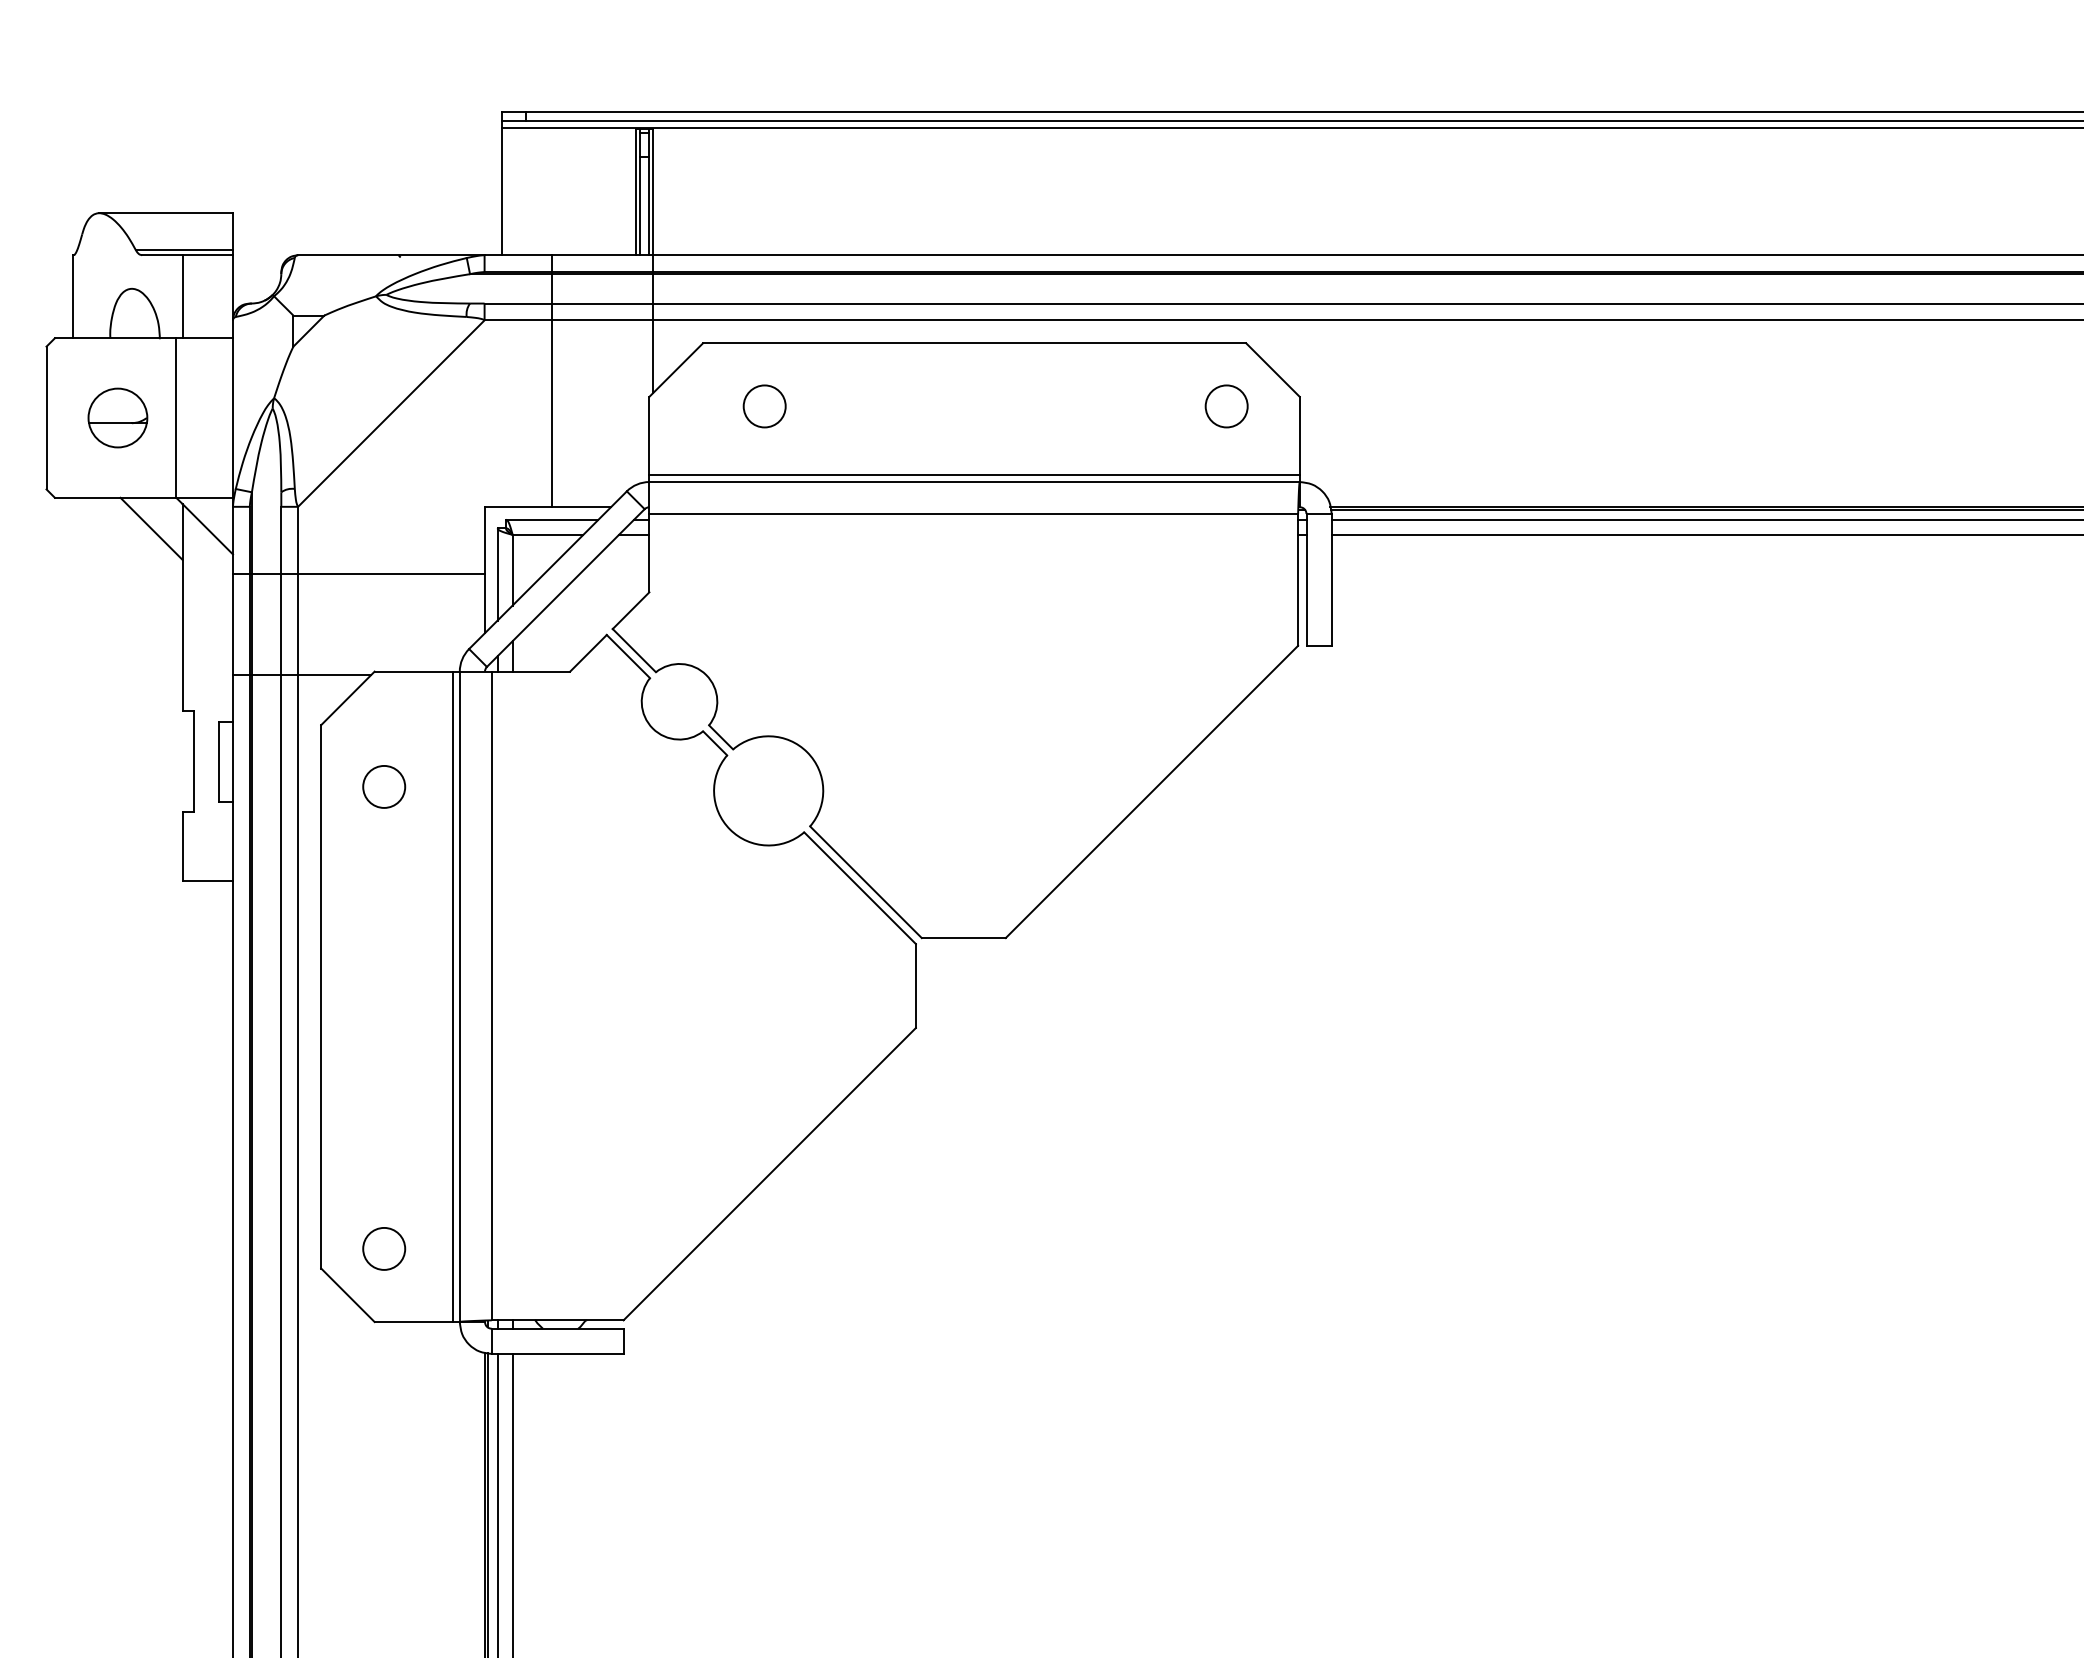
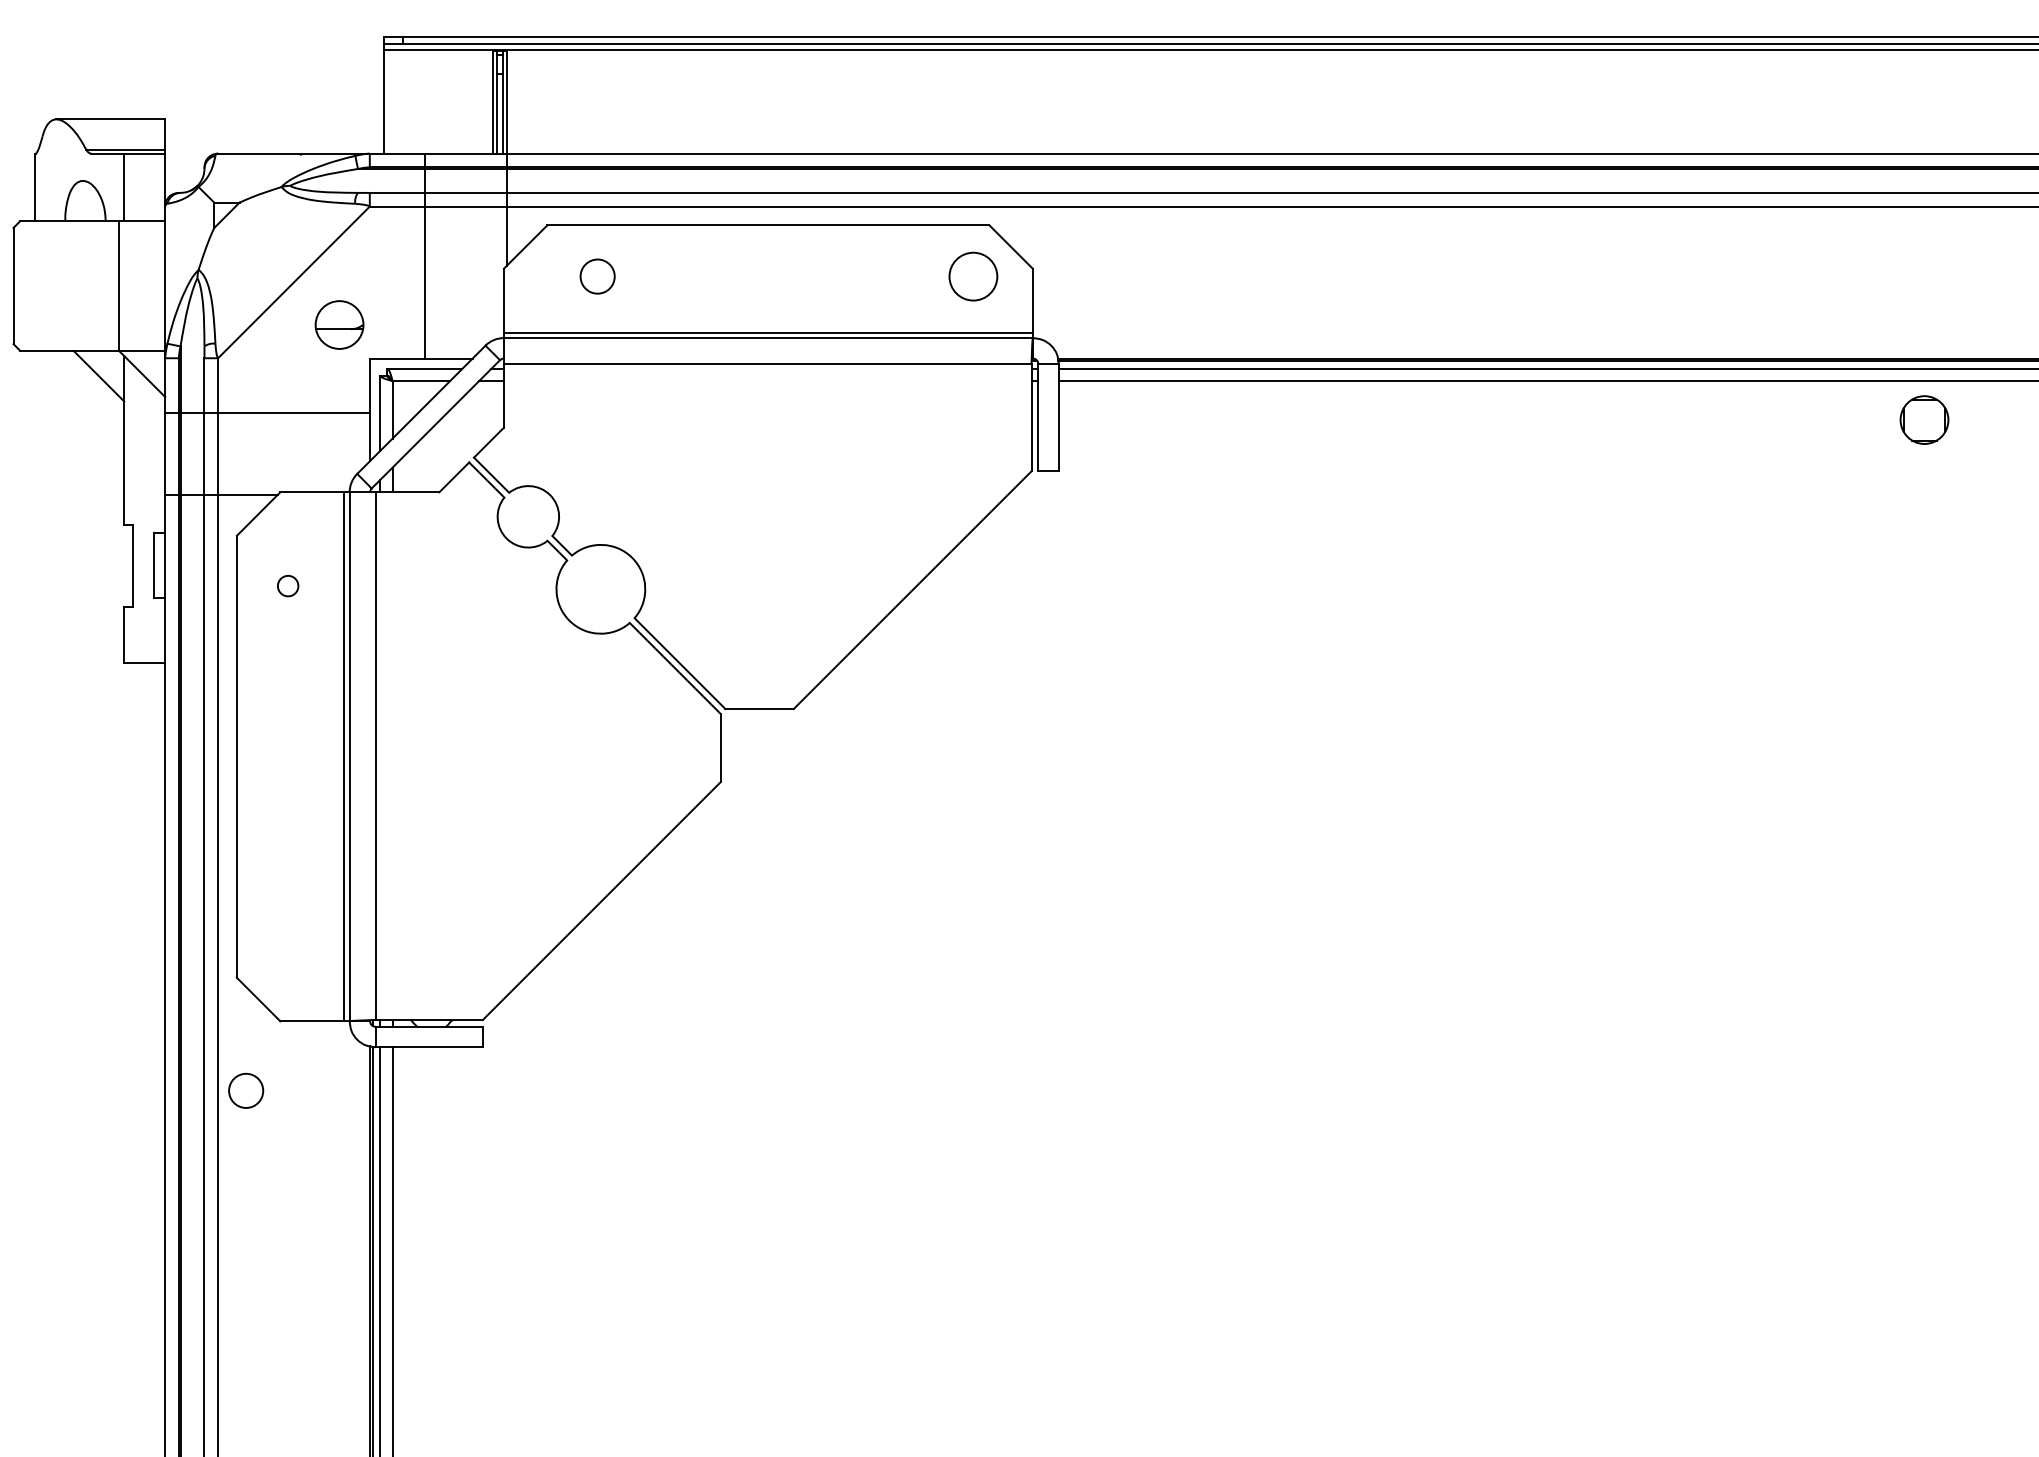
circle: (1226, 406) -> (973, 276), size x1.4
part: (117, 417) -> (339, 324), moved
circle: (384, 787) -> (288, 586), size x0.6
circle: (384, 1248) -> (246, 1090), moved

